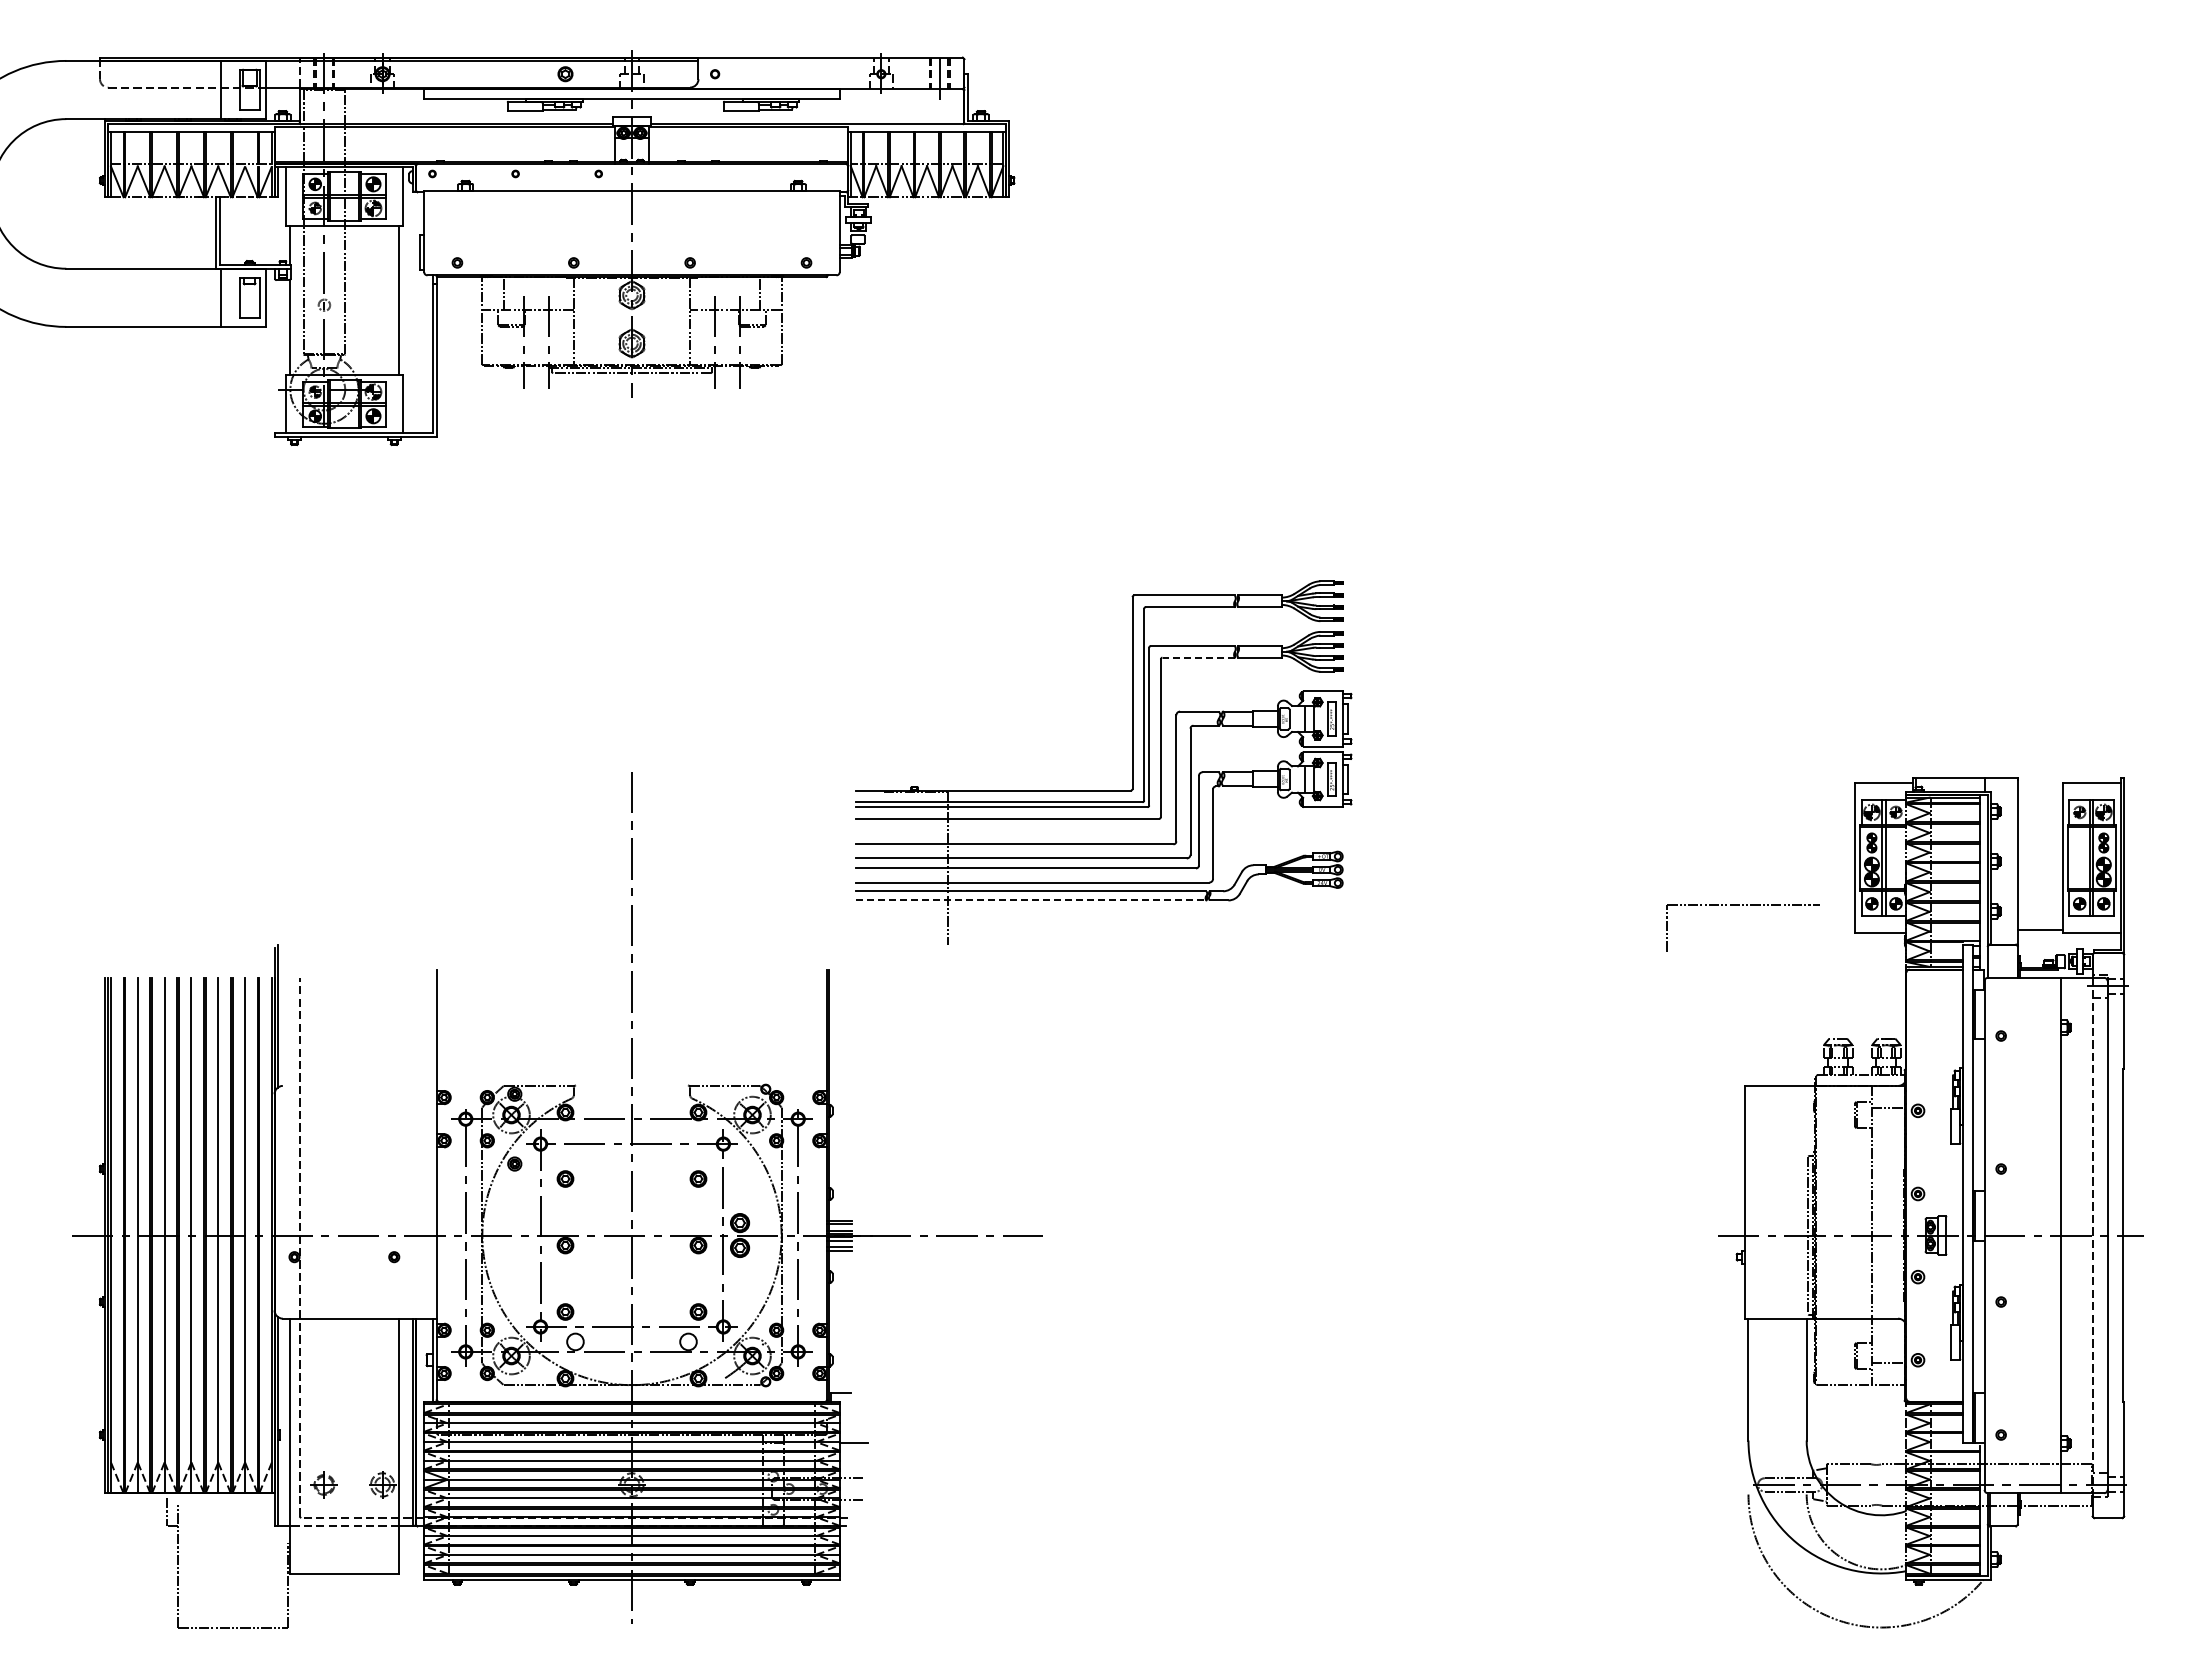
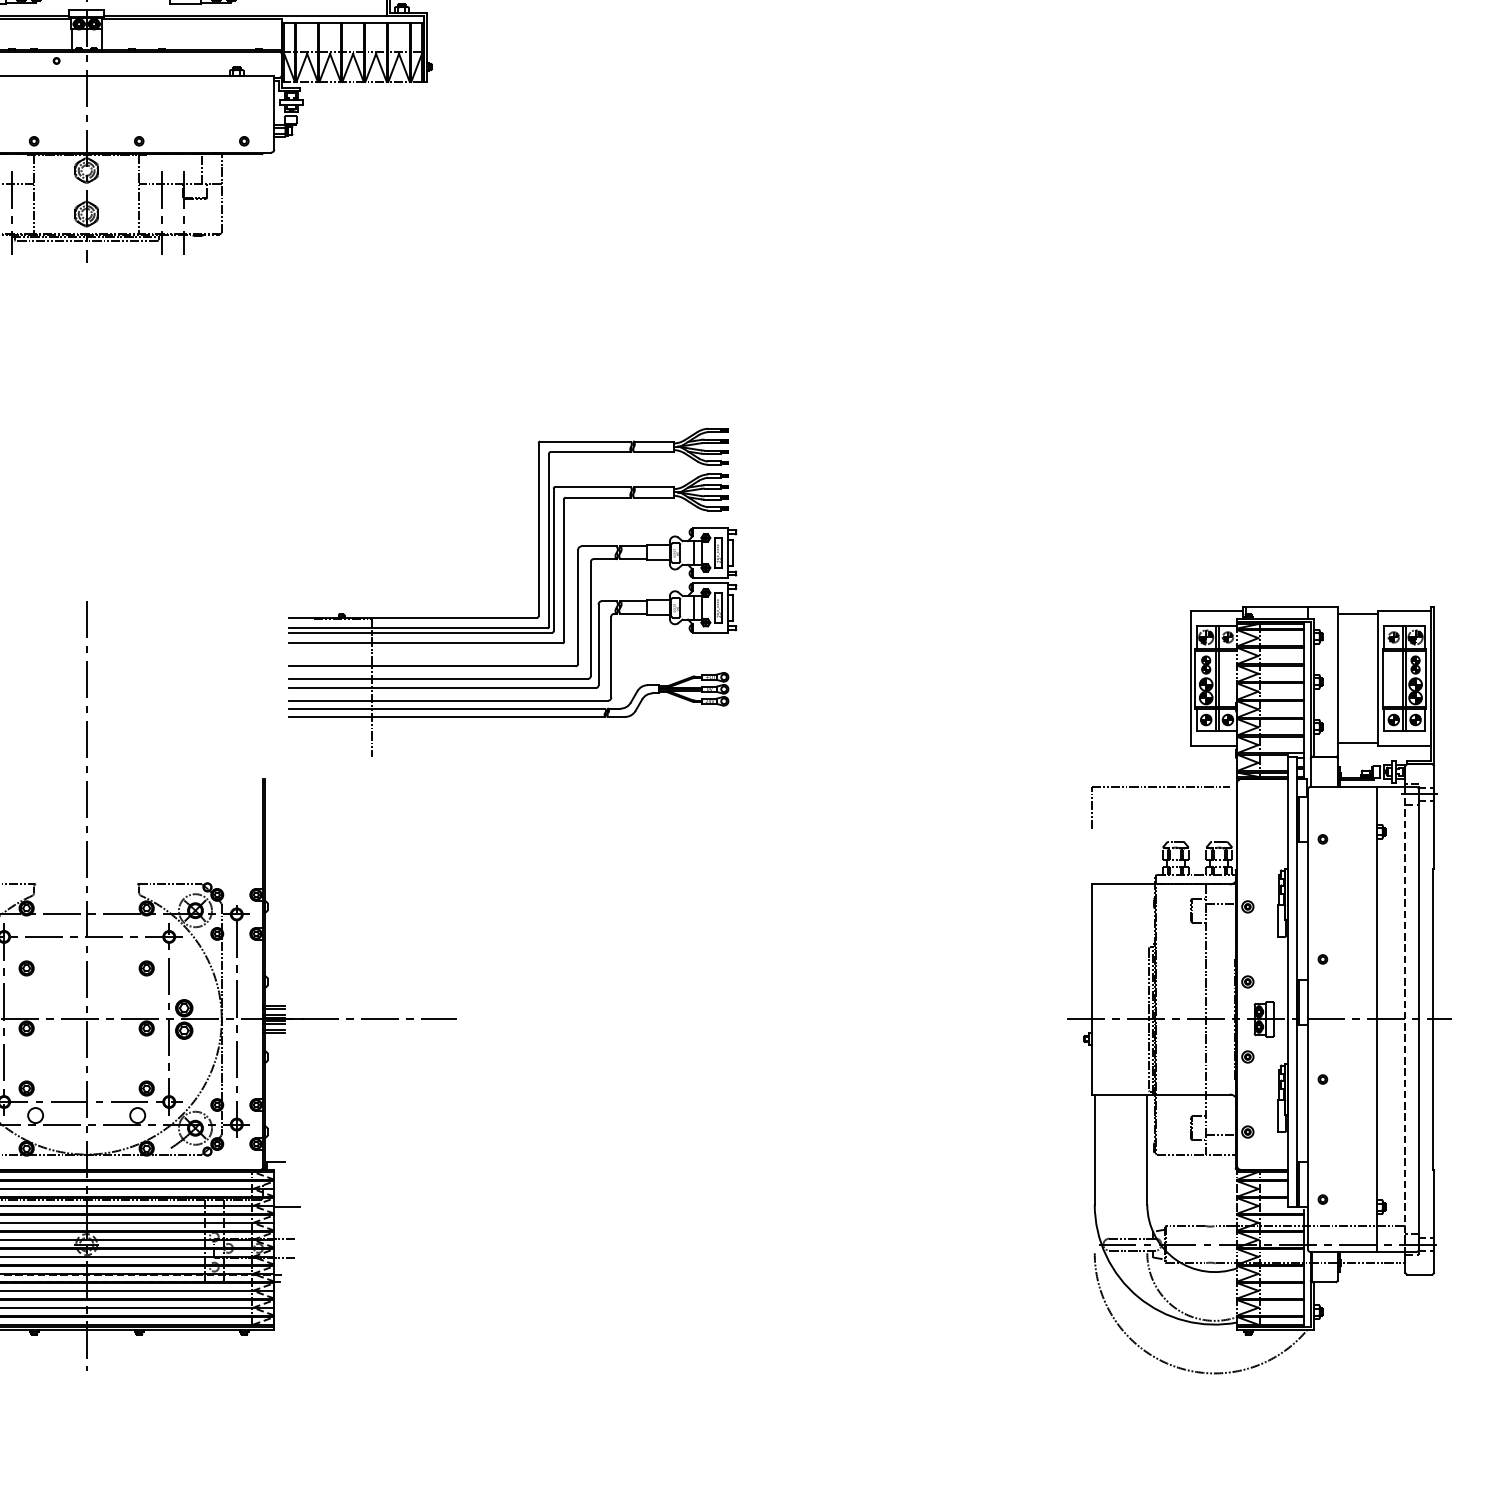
line: (1198, 657) -> (598, 497), dashed -> solid
line: (2039, 786) -> (1357, 614), added
line: (1031, 900) -> (447, 716), dashed -> solid
part: (1742, 905) -> (1159, 787), moved

